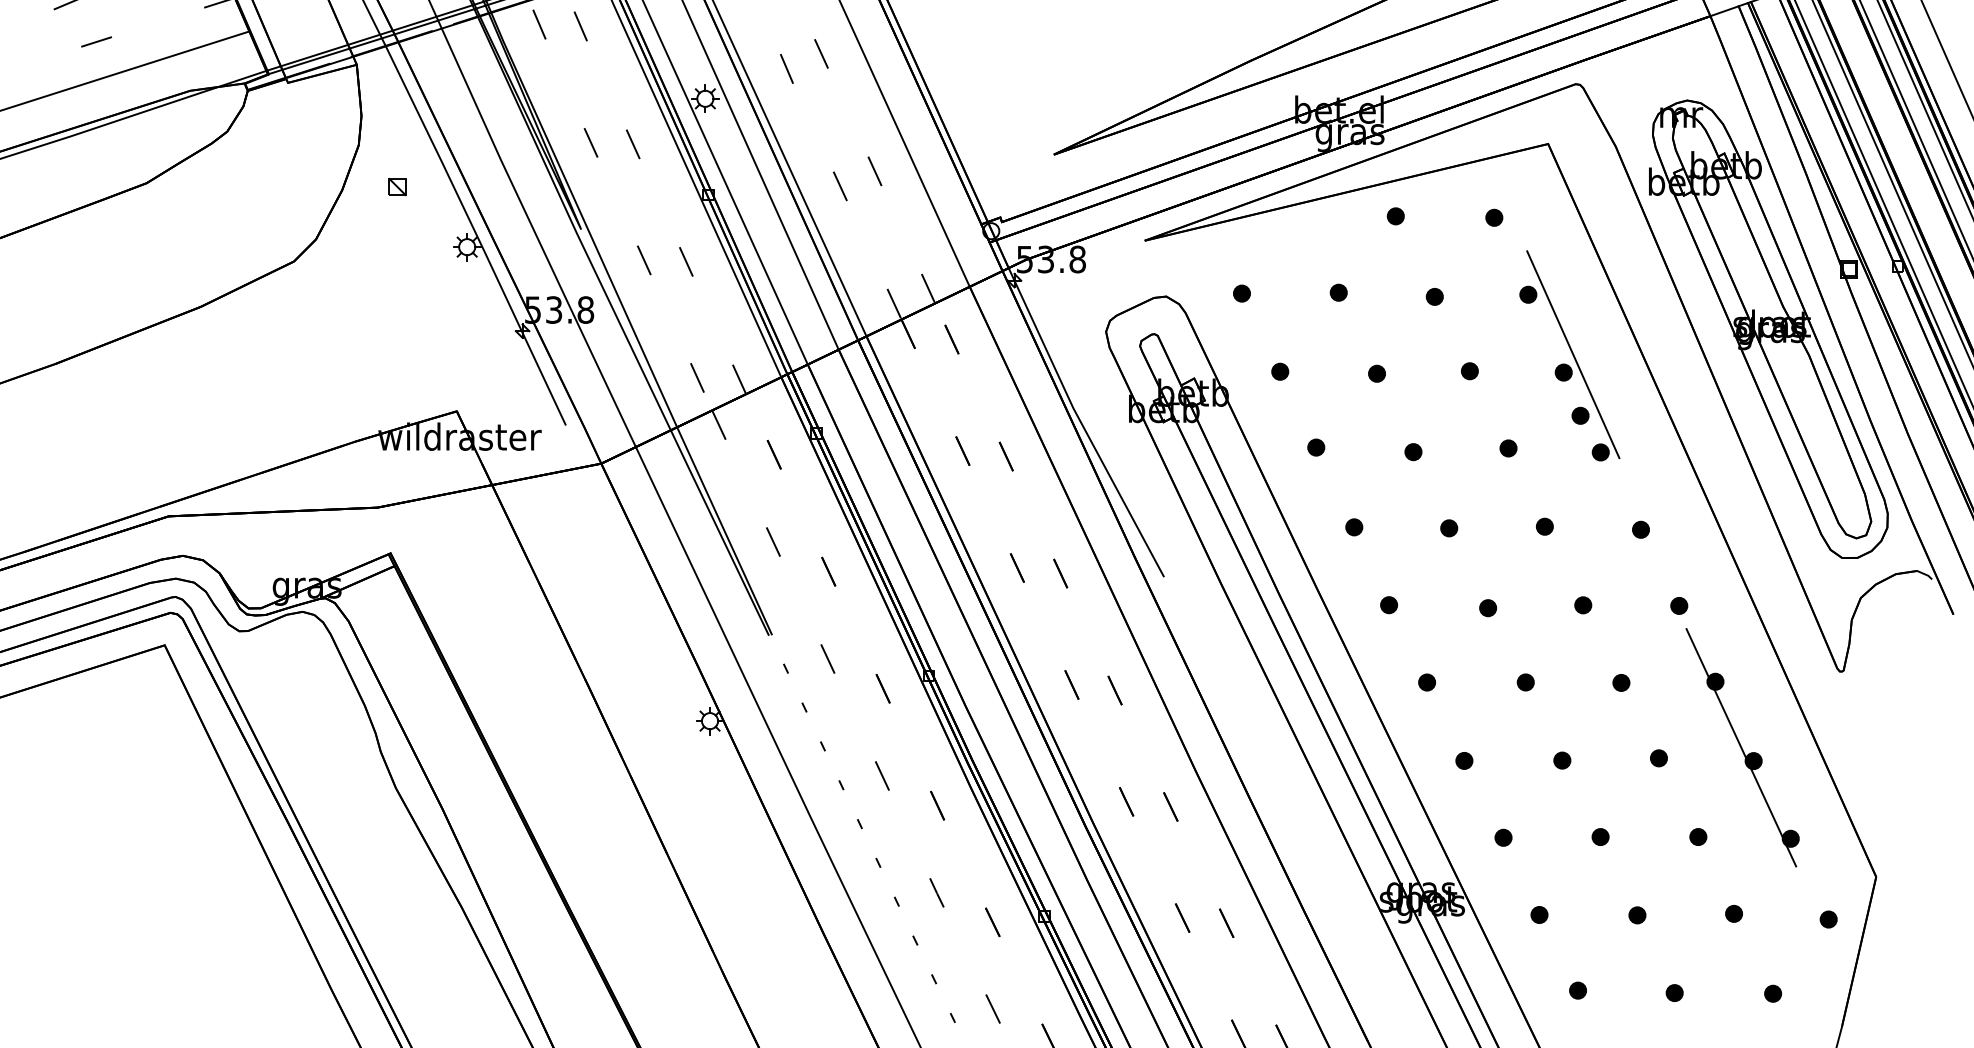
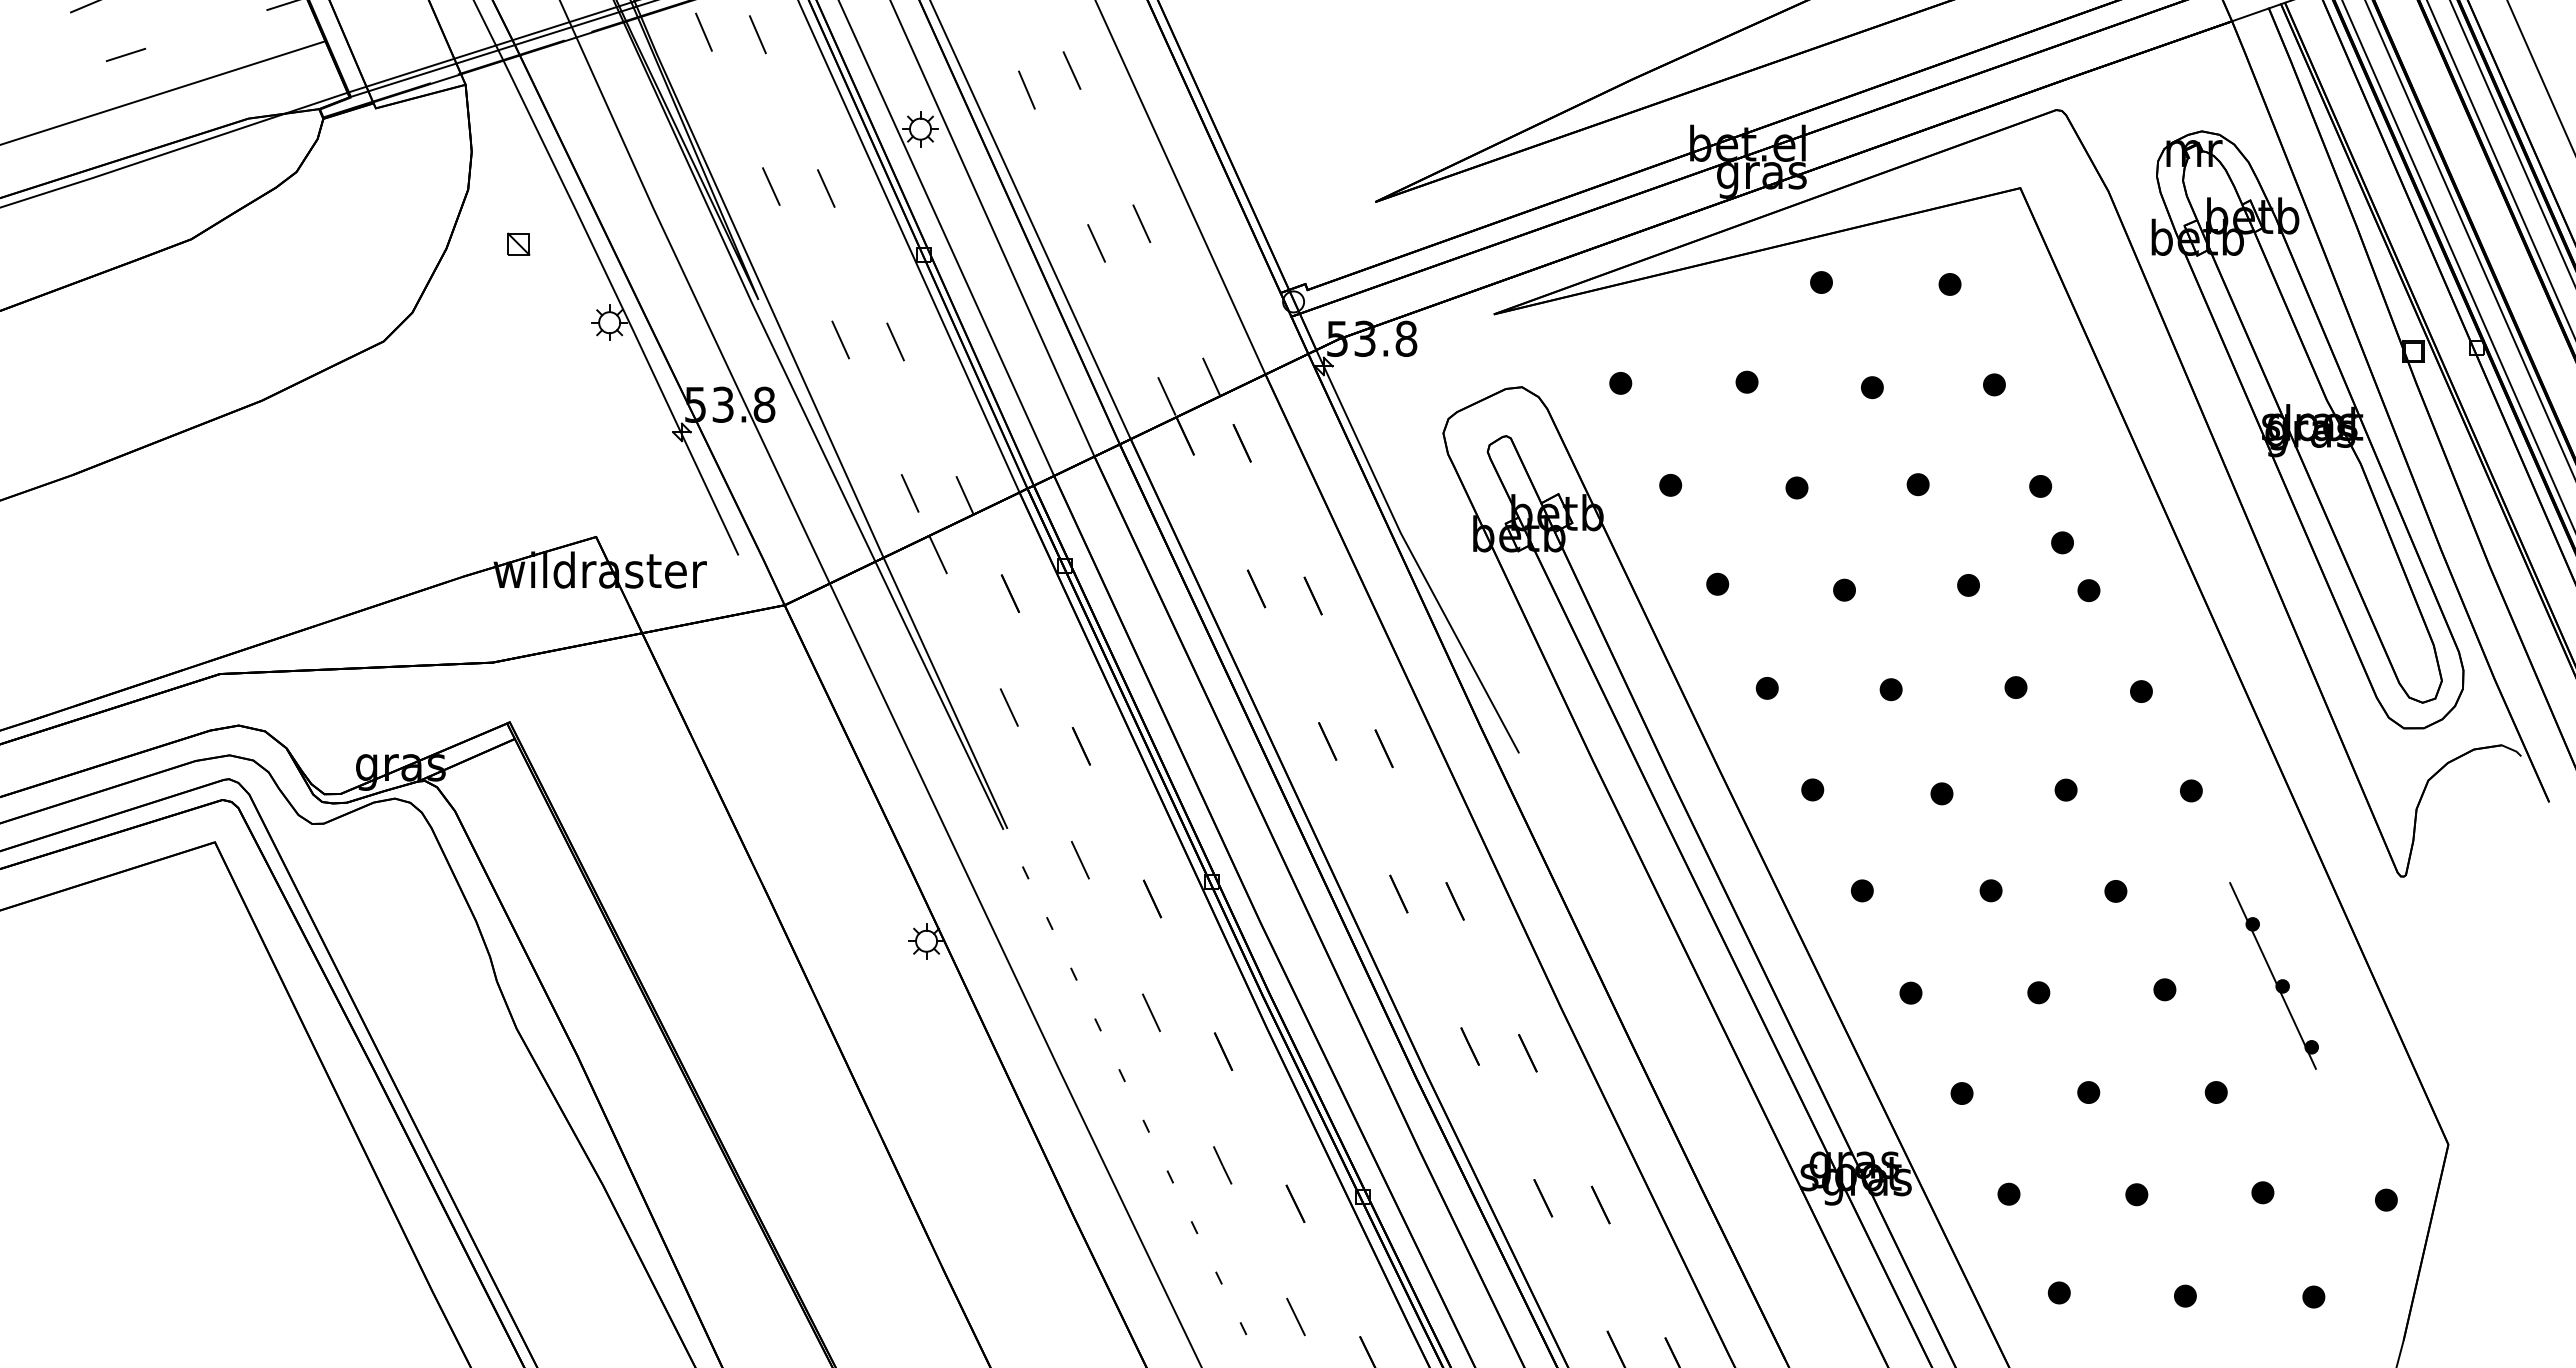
line: (1572, 355) -> (2052, 463), removed
part: (1742, 747) -> (2273, 975), size x0.6

